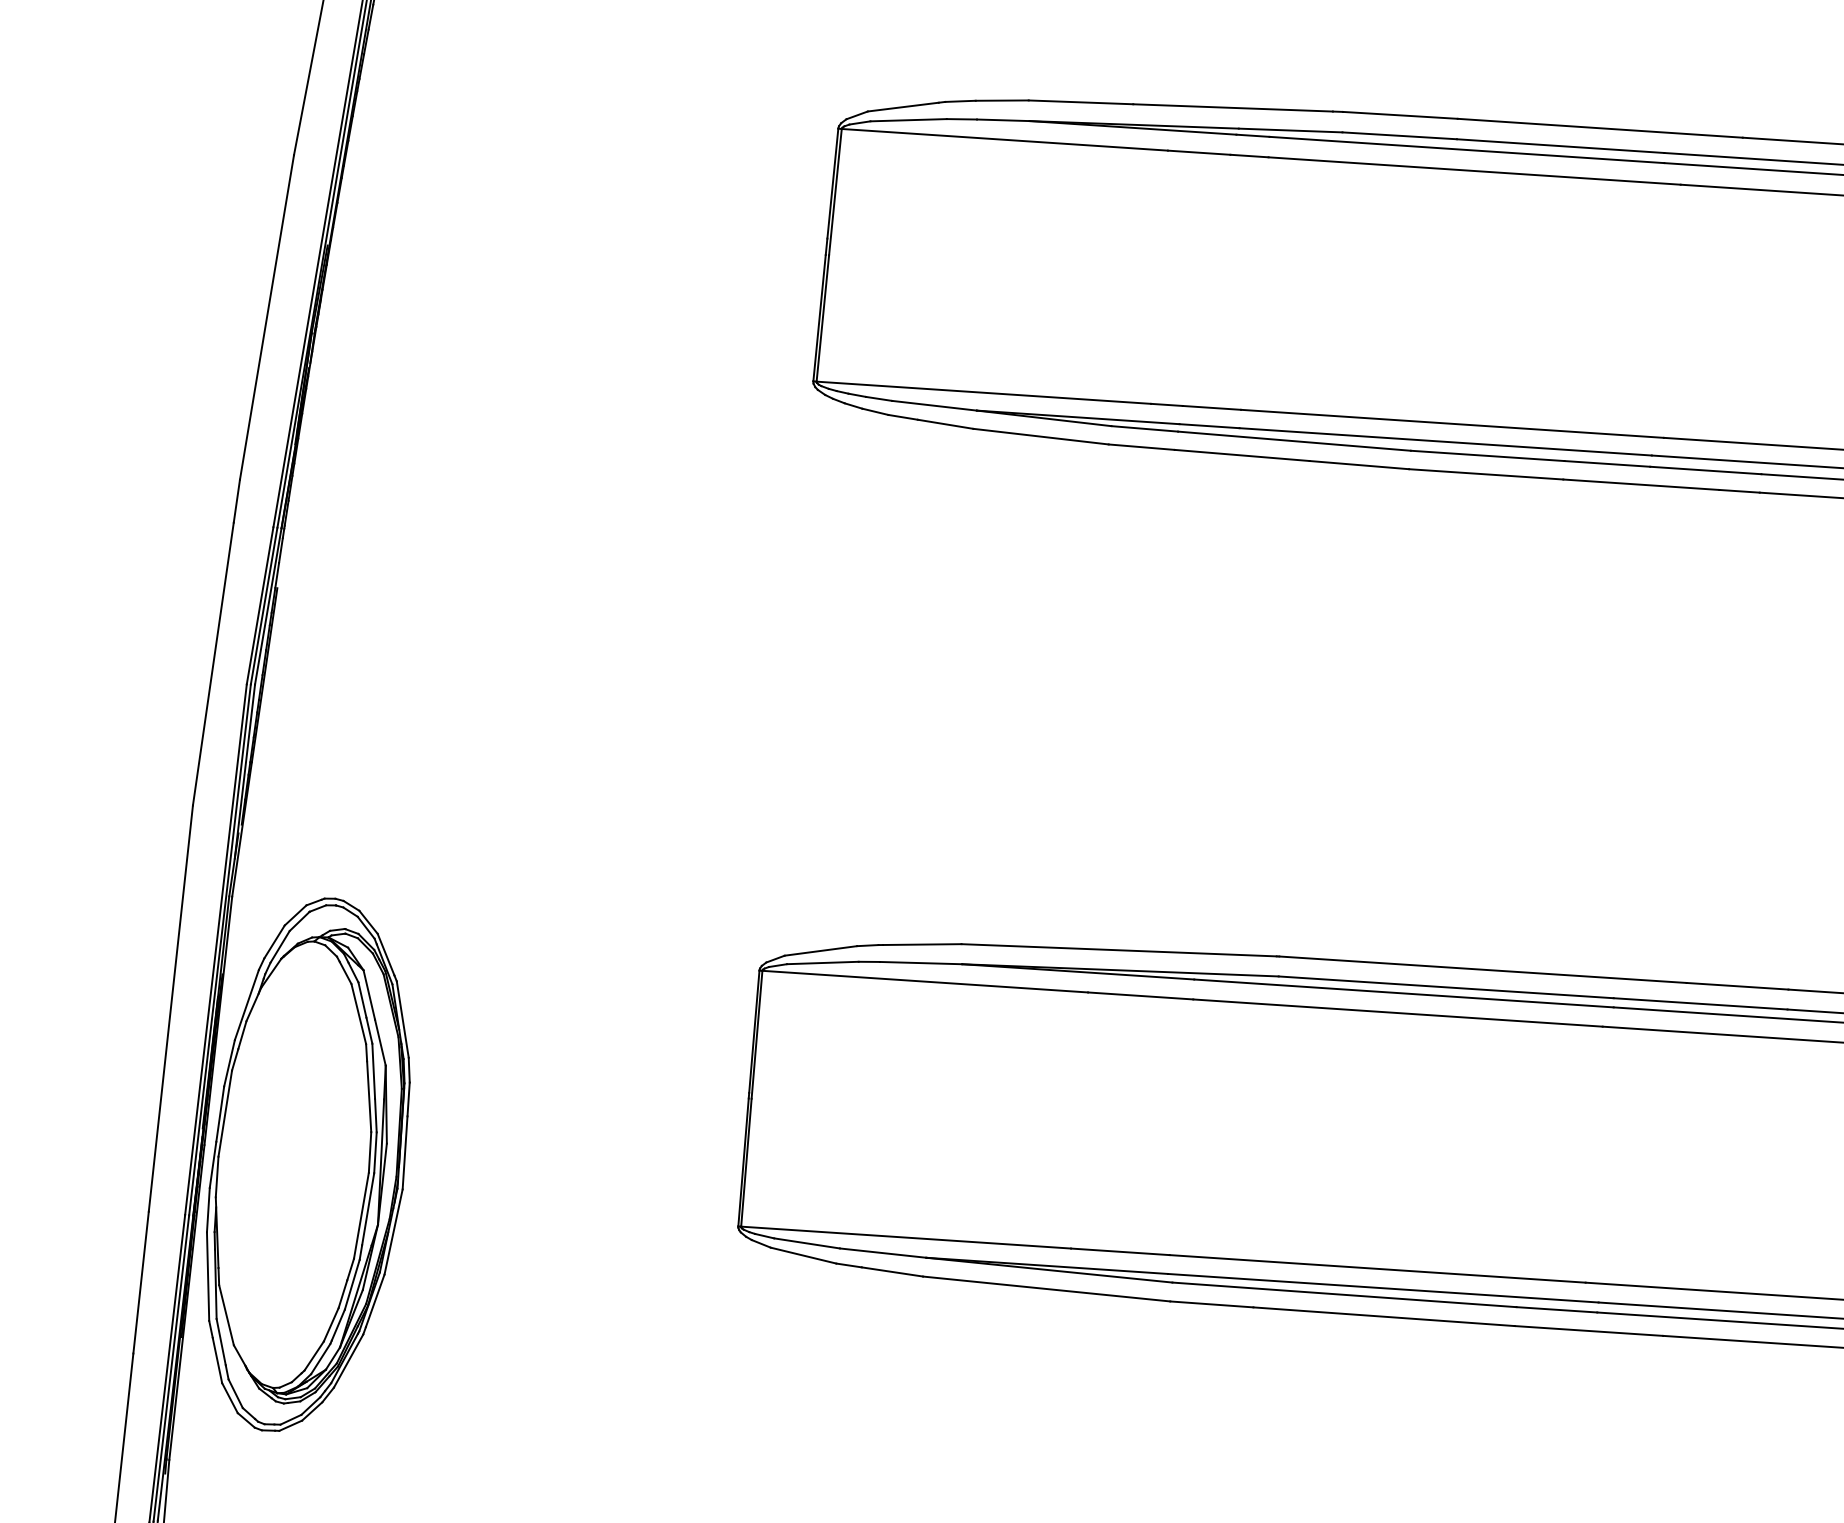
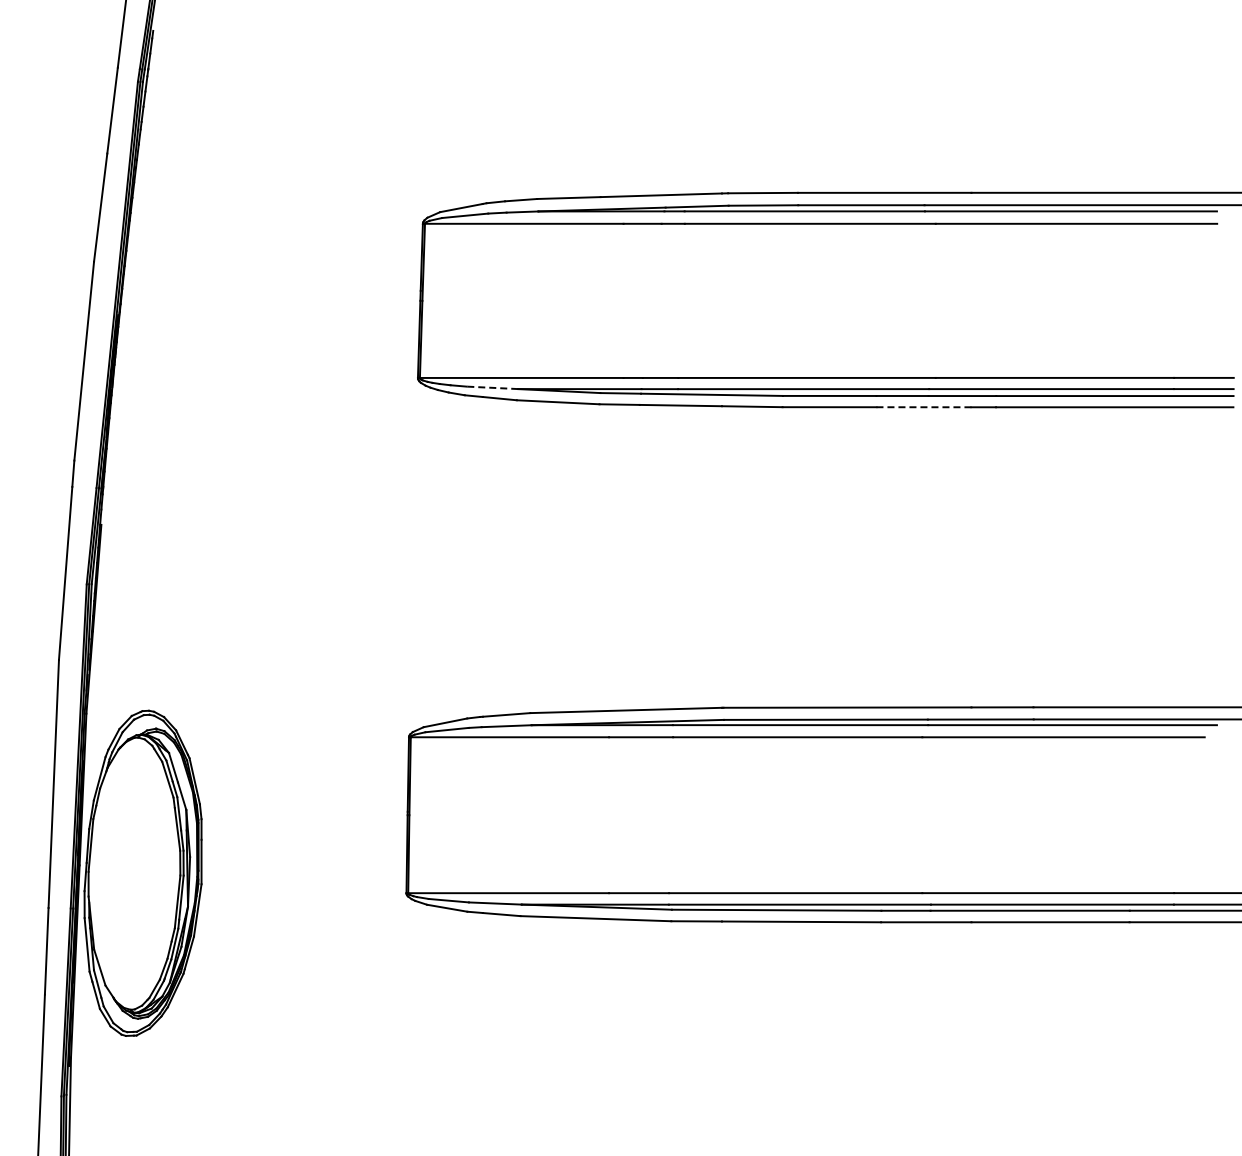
line: (934, 405) -> (492, 387), solid -> dashed
line: (1640, 485) -> (923, 407), solid -> dashed

